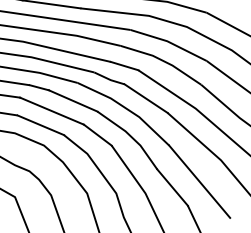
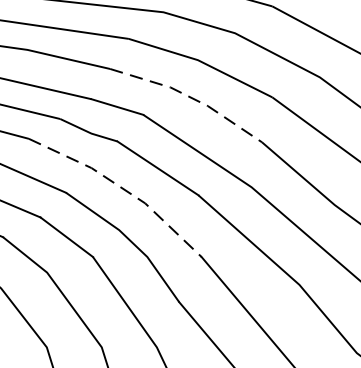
line: (163, 60) -> (190, 96), solid -> dashed
line: (127, 109) -> (122, 188), solid -> dashed

